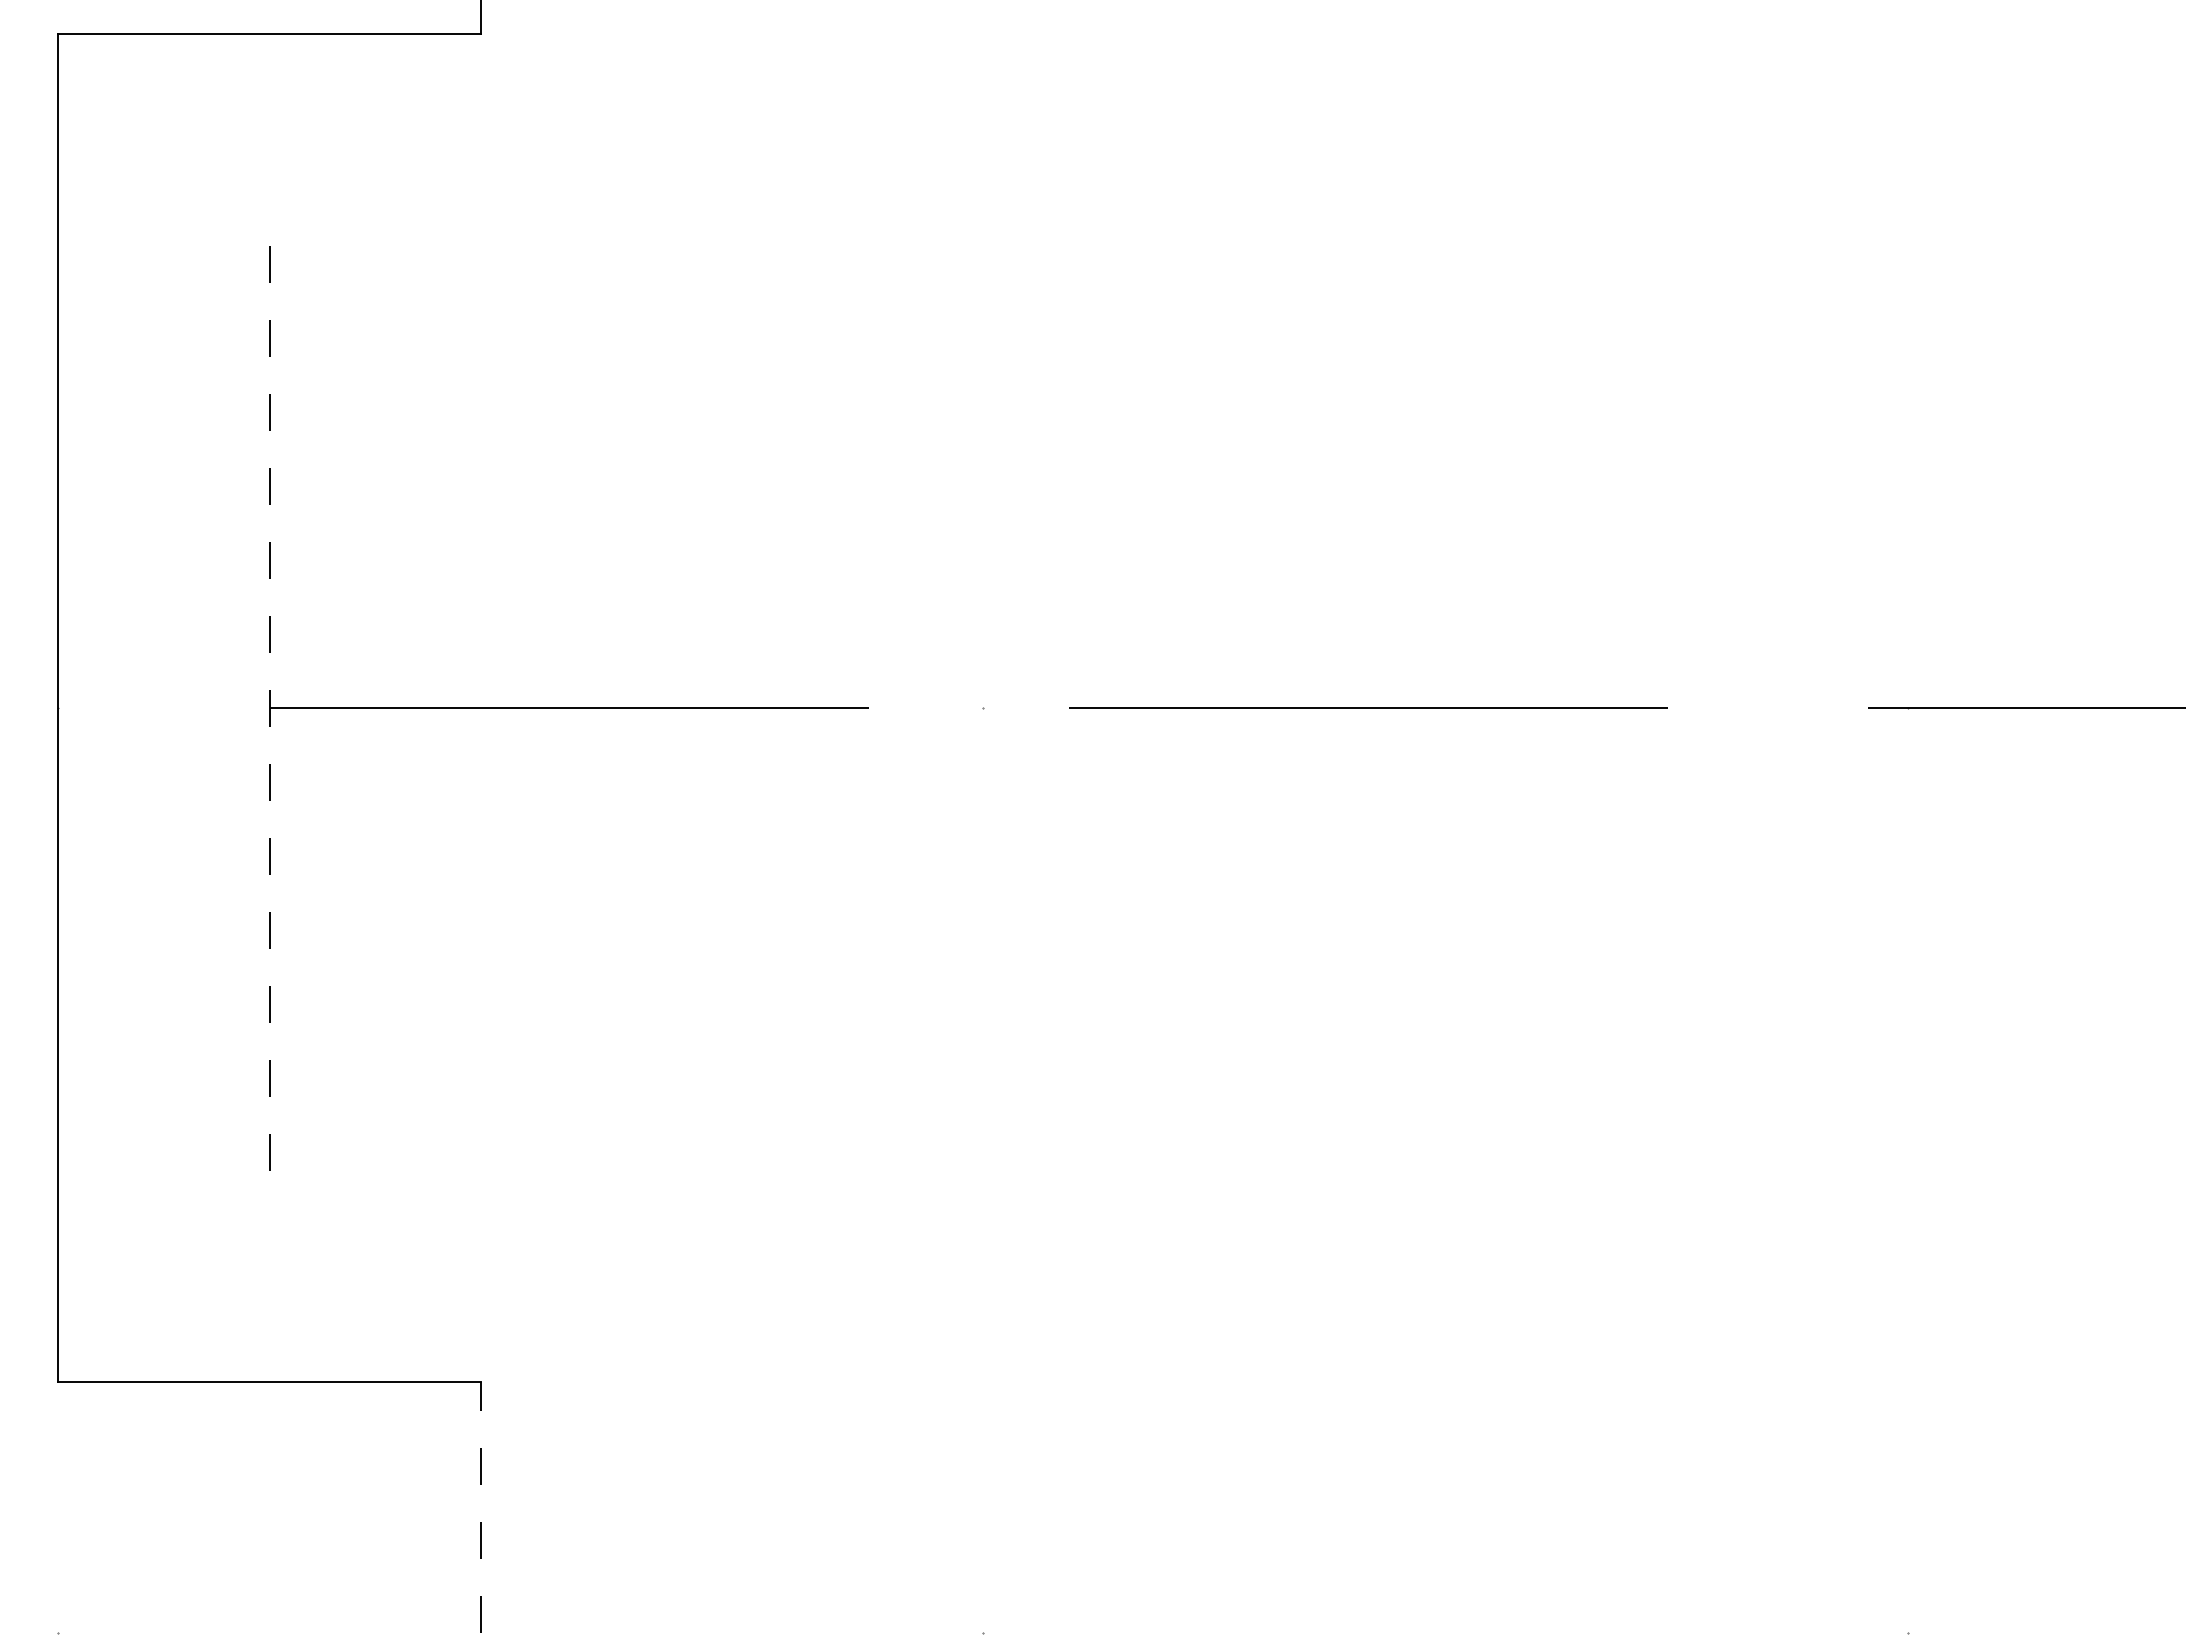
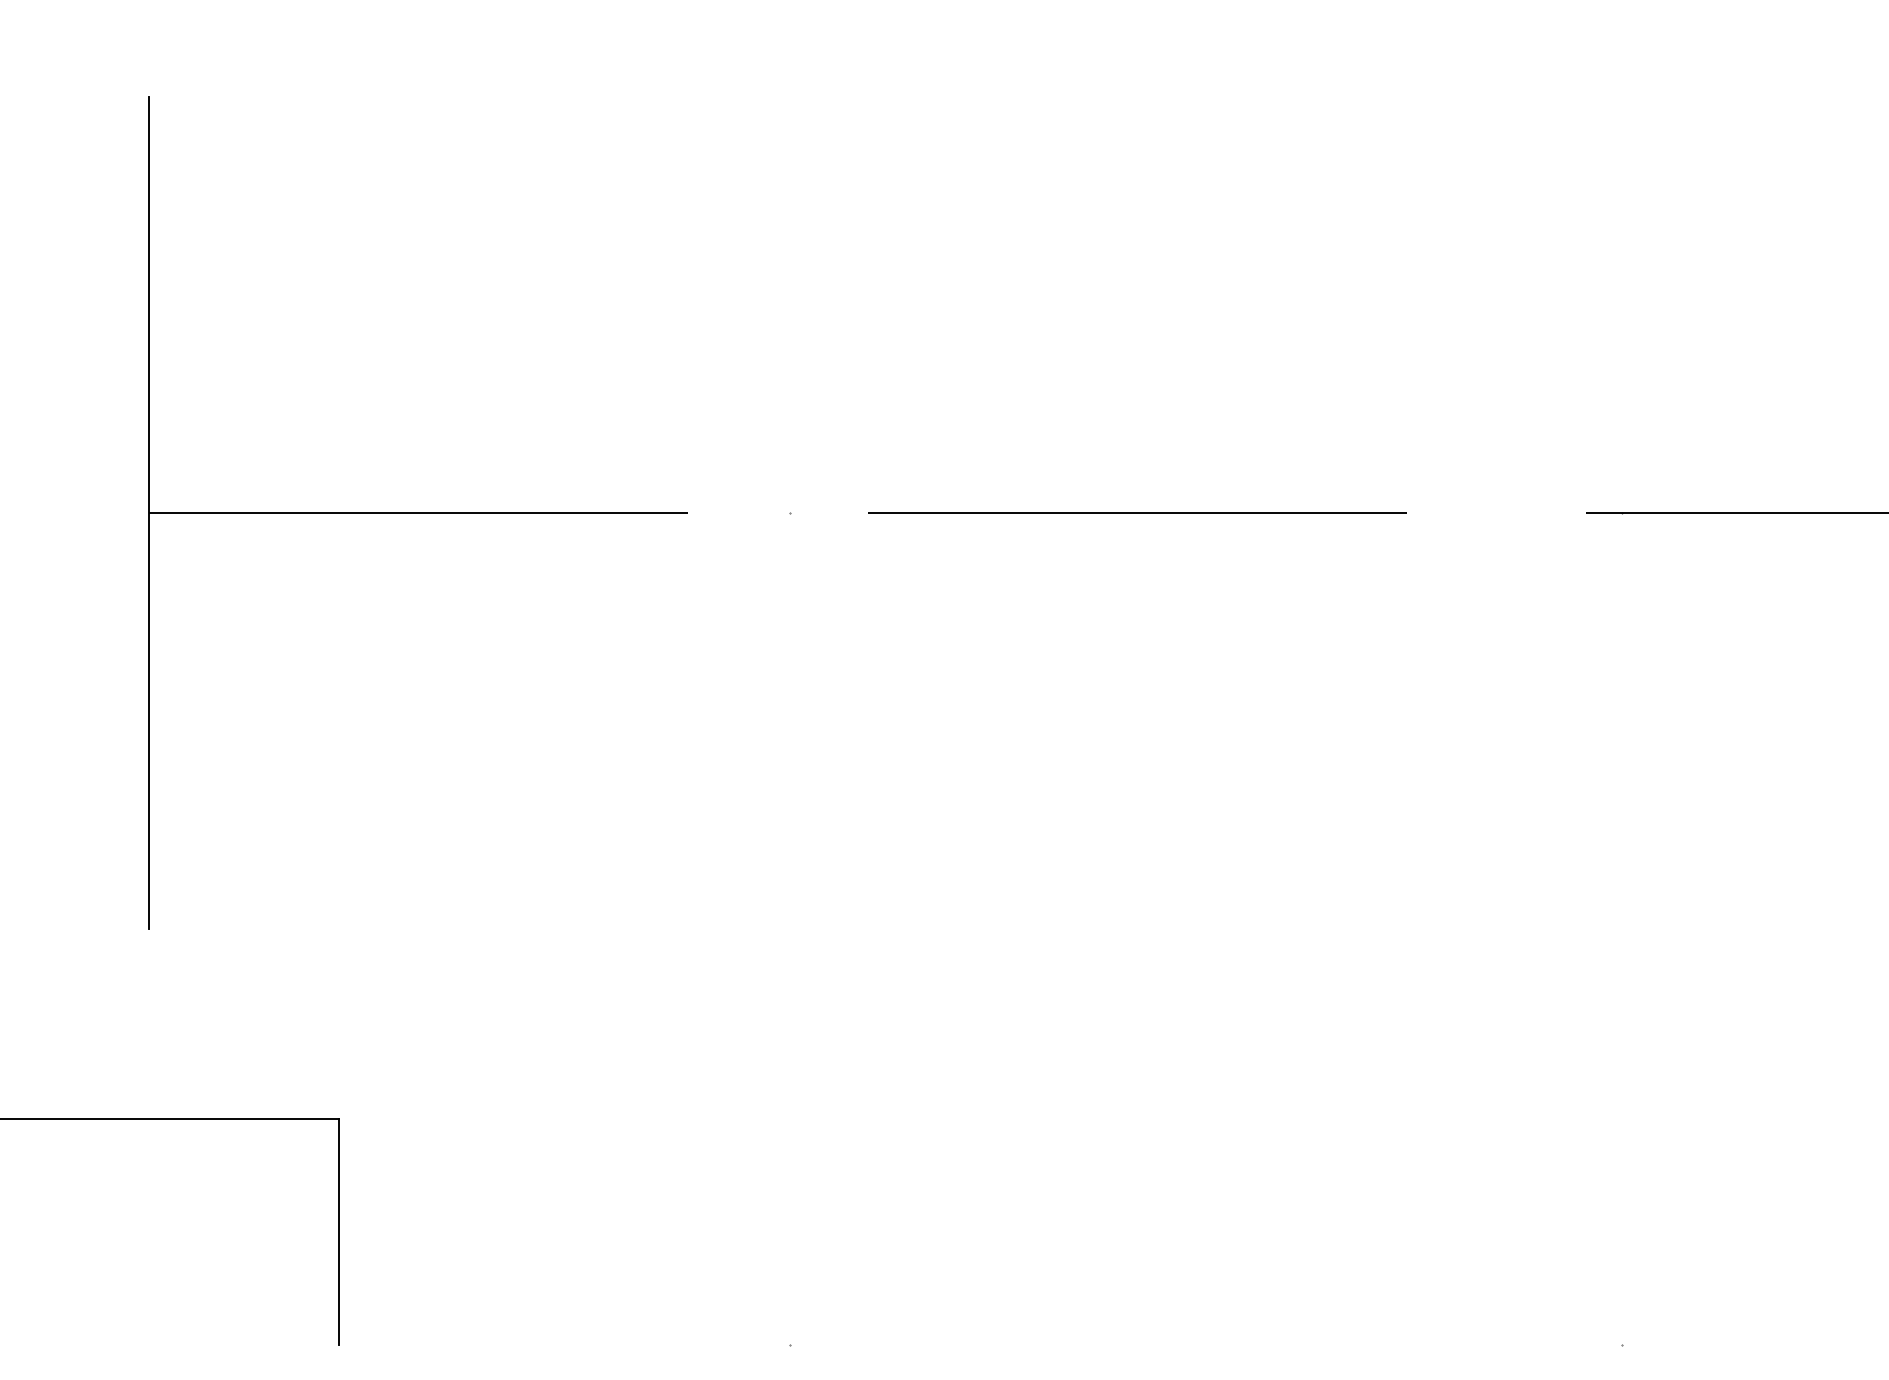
line: (269, 707) -> (148, 512), dashed -> solid
line: (480, 1507) -> (338, 1231), dashed -> solid

